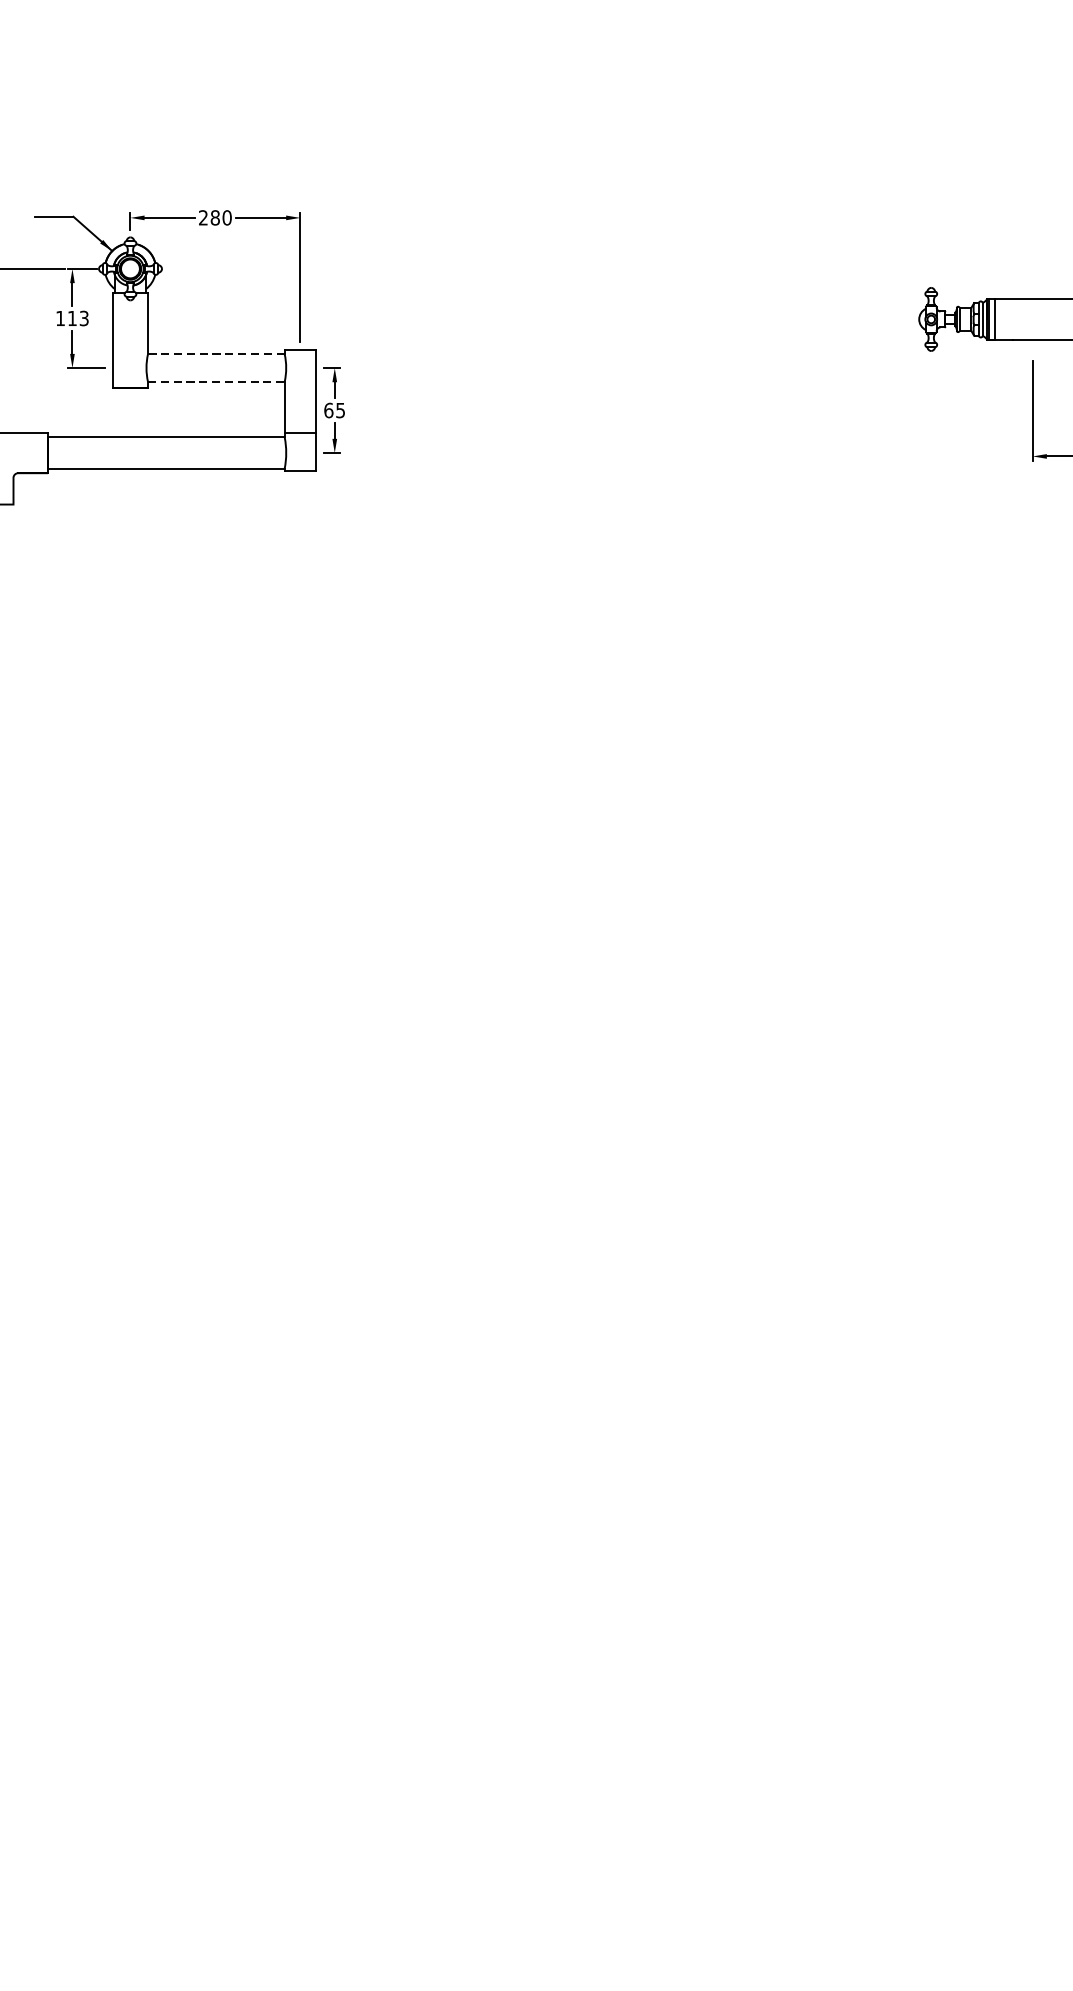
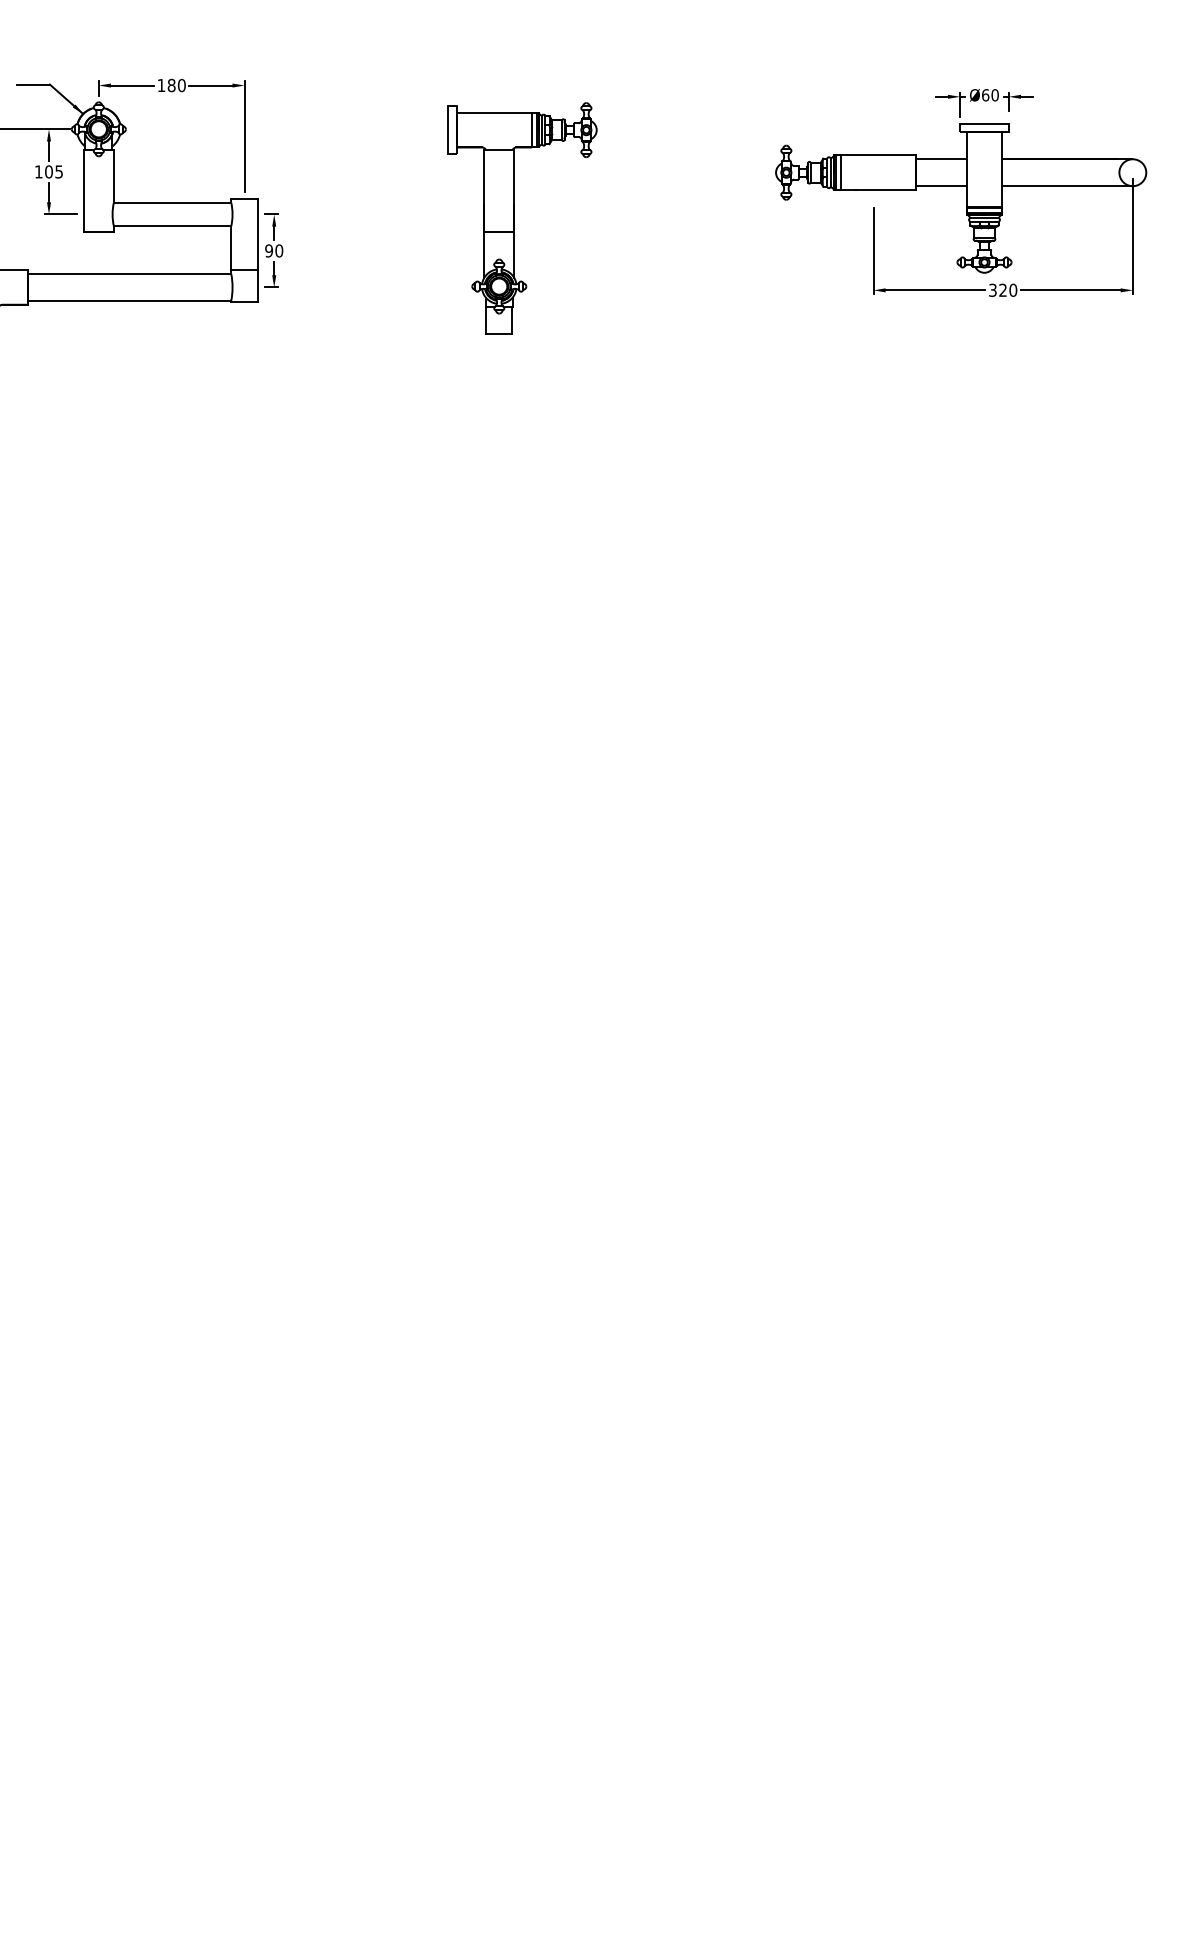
text: (203, 216) -> (161, 84), 280 -> 180
text: (77, 318) -> (53, 171), 113 -> 105
line: (216, 354) -> (172, 202), dashed -> solid
part: (614, 372) -> (514, 218), added
line: (216, 382) -> (172, 226), dashed -> solid
text: (335, 410) -> (274, 250), 65 -> 90

